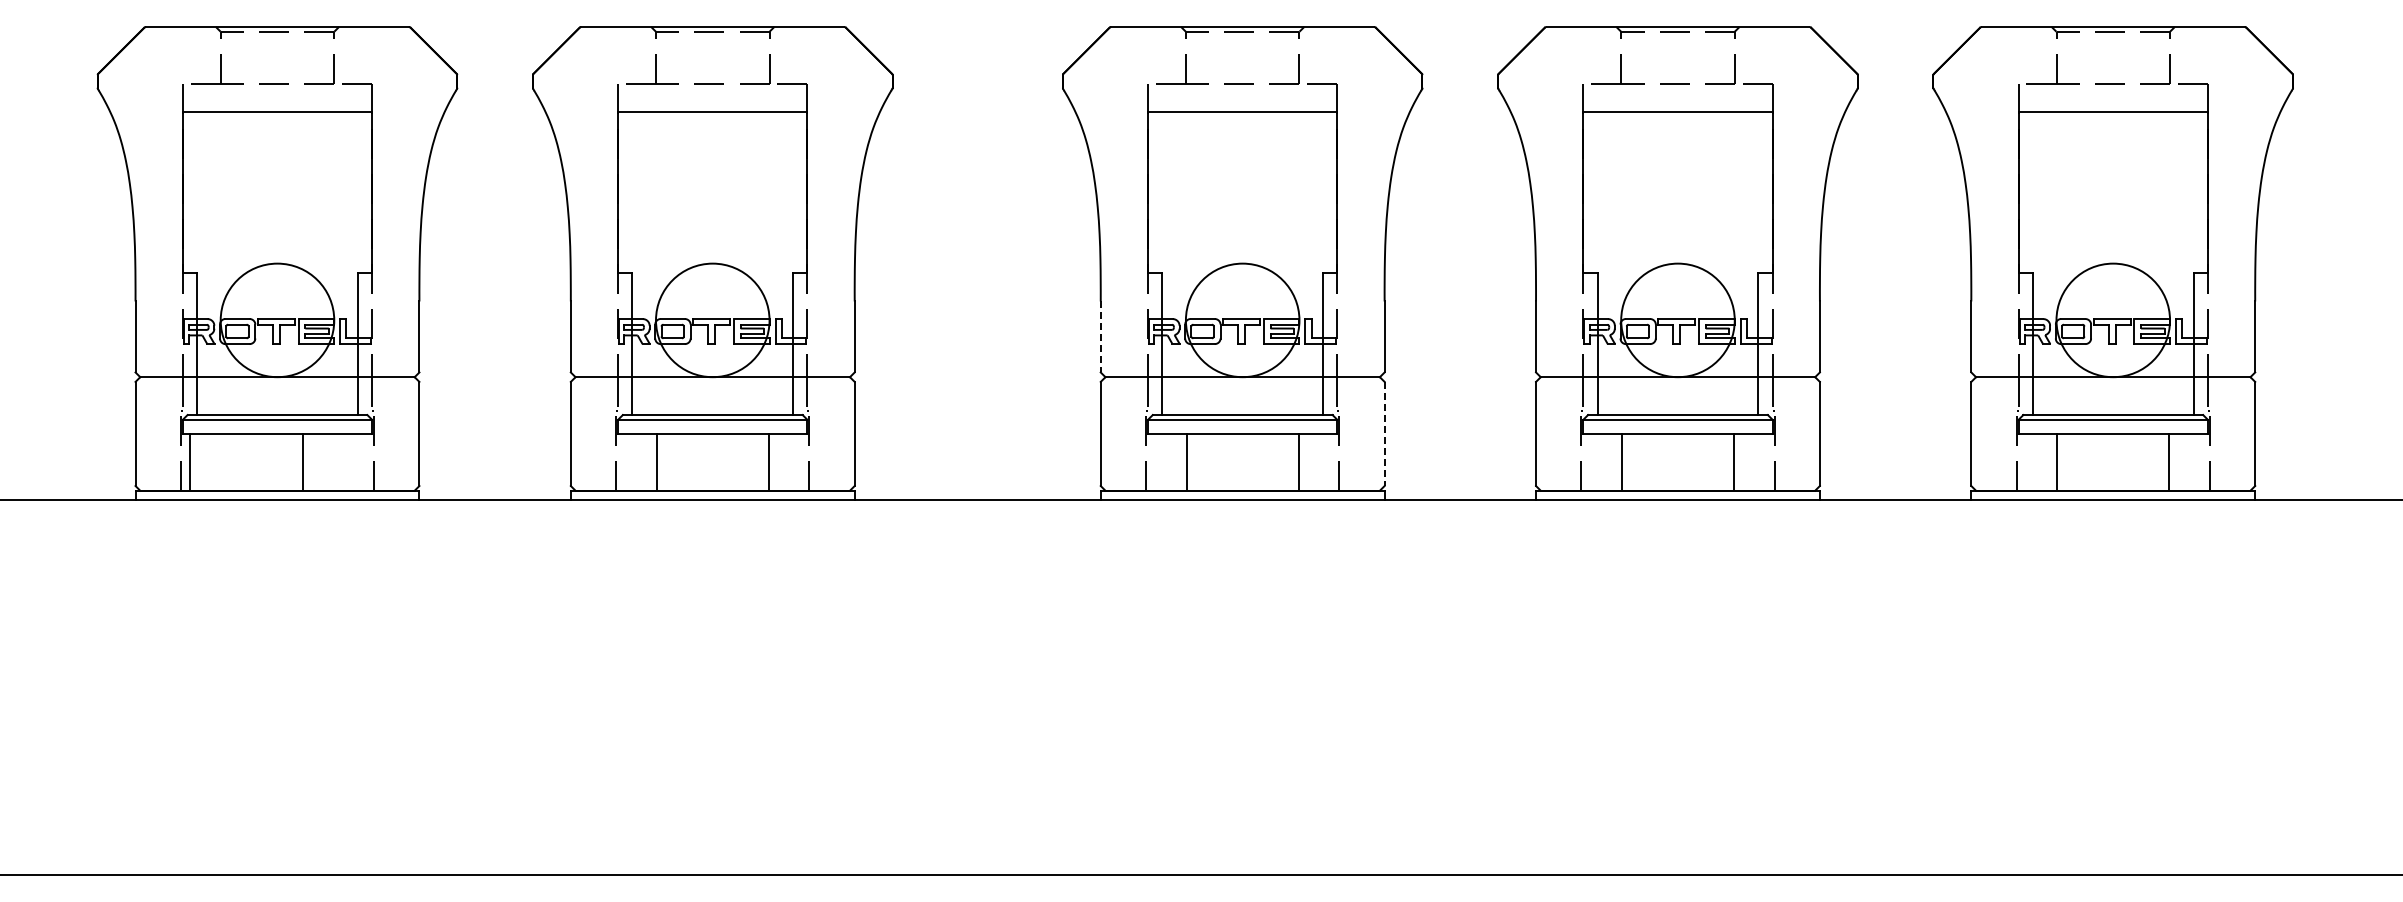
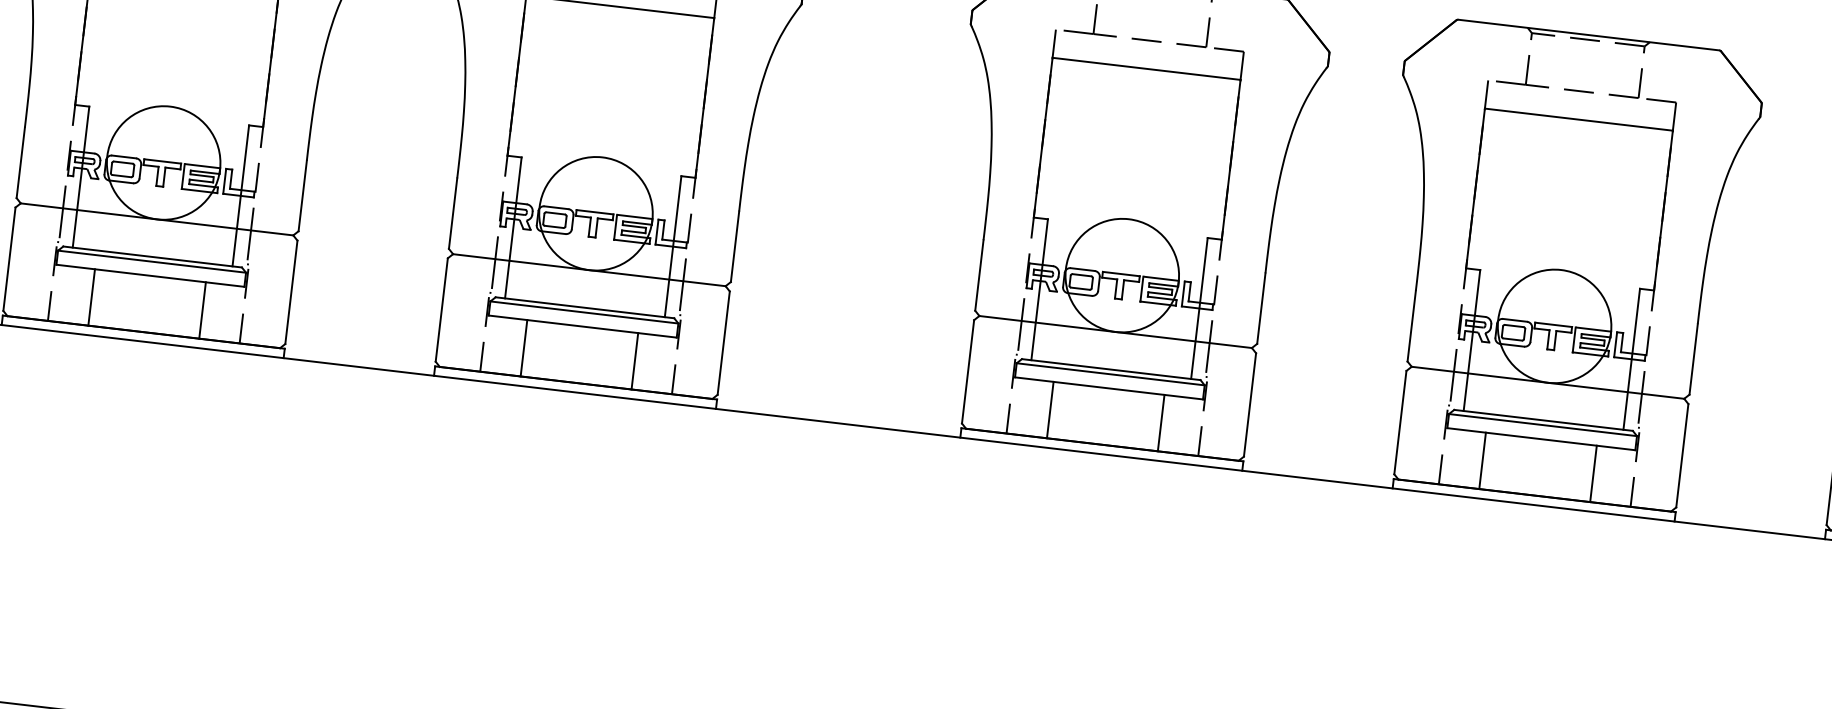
line: (1100, 337) -> (979, 276), dashed -> solid
line: (1384, 434) -> (1249, 405), dashed -> solid
line: (189, 461) -> (91, 296), moved
line: (303, 461) -> (202, 309), moved

